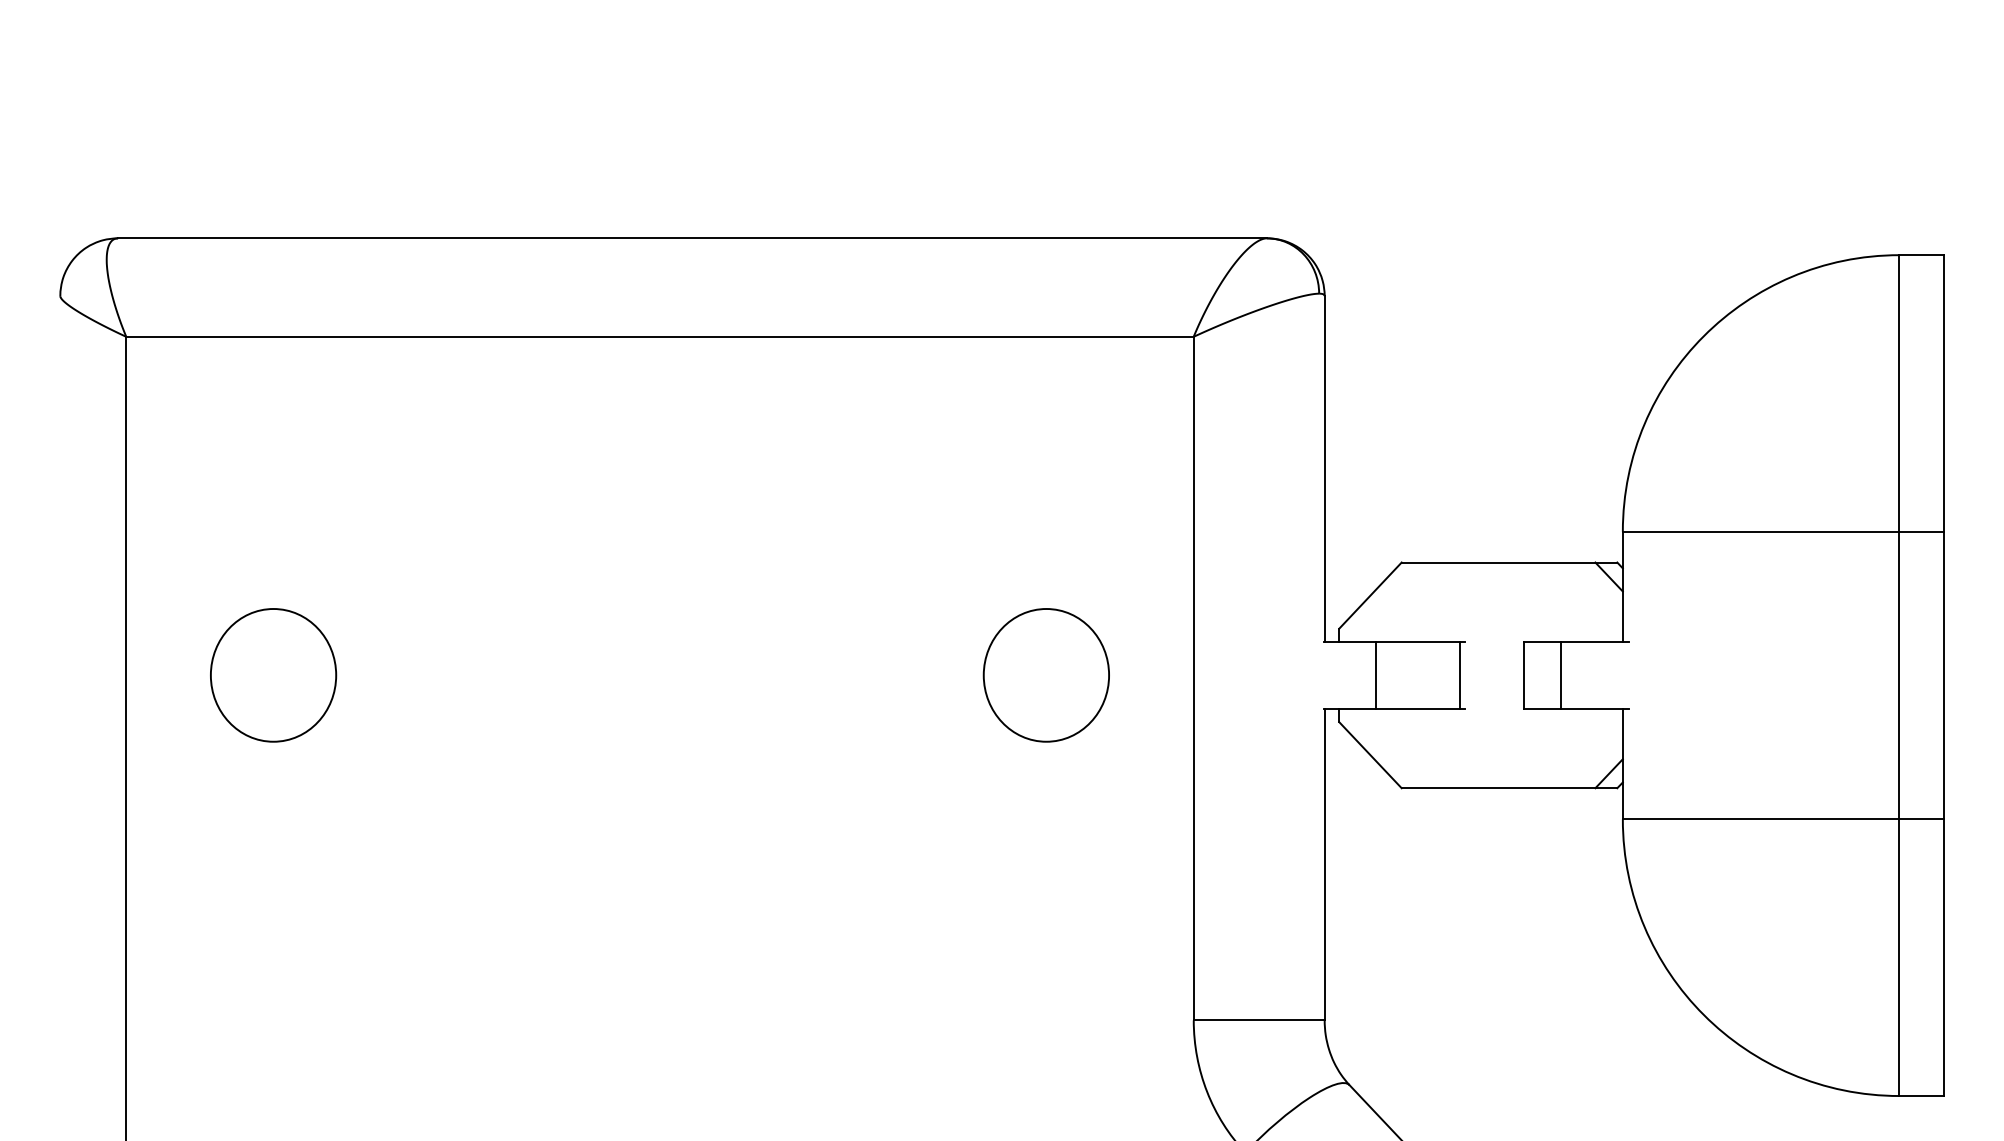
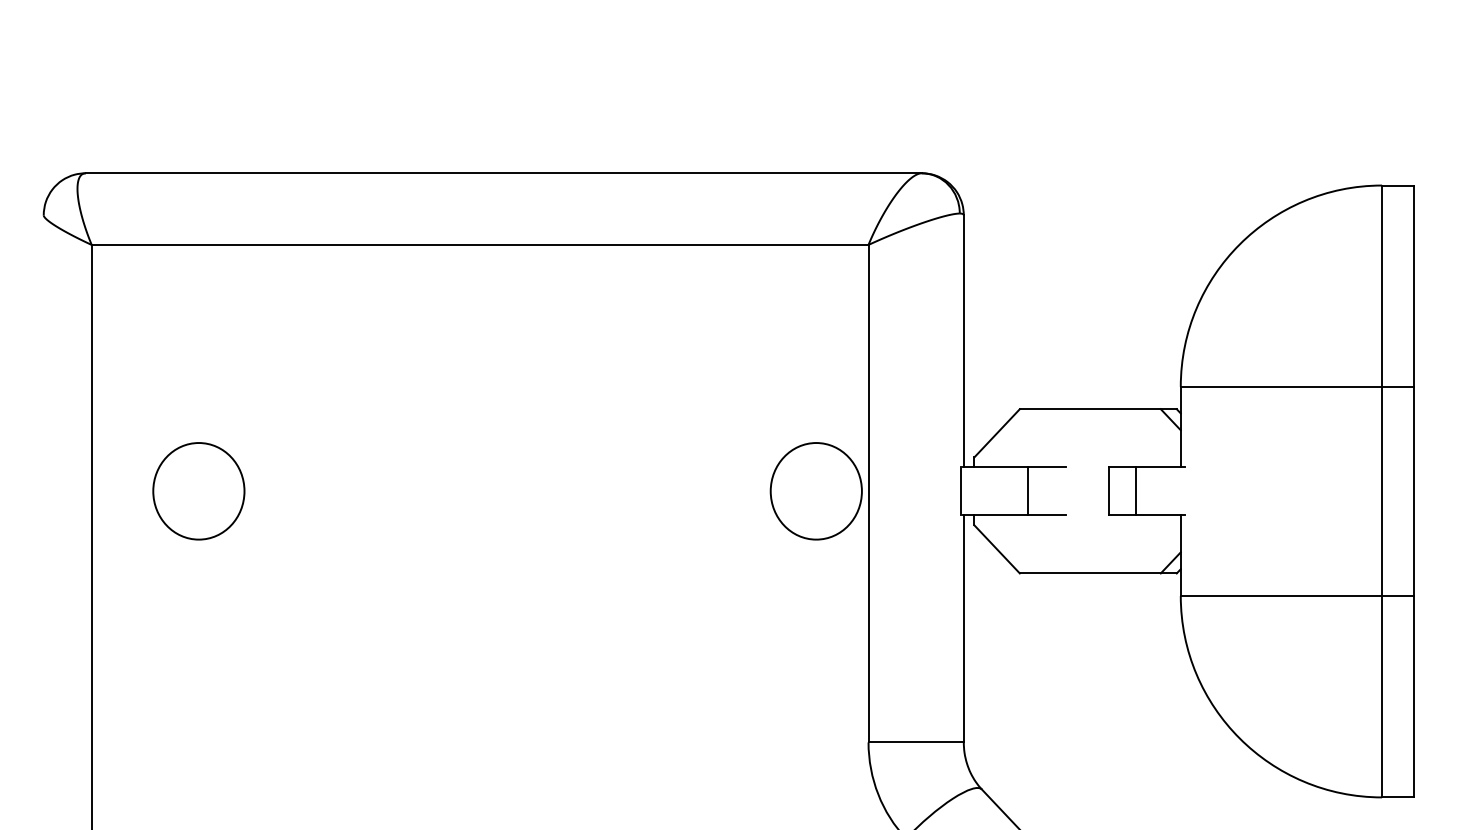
part: (1045, 675) -> (815, 491), moved
line: (1376, 675) -> (961, 491), moved
line: (1460, 675) -> (1028, 491), moved

